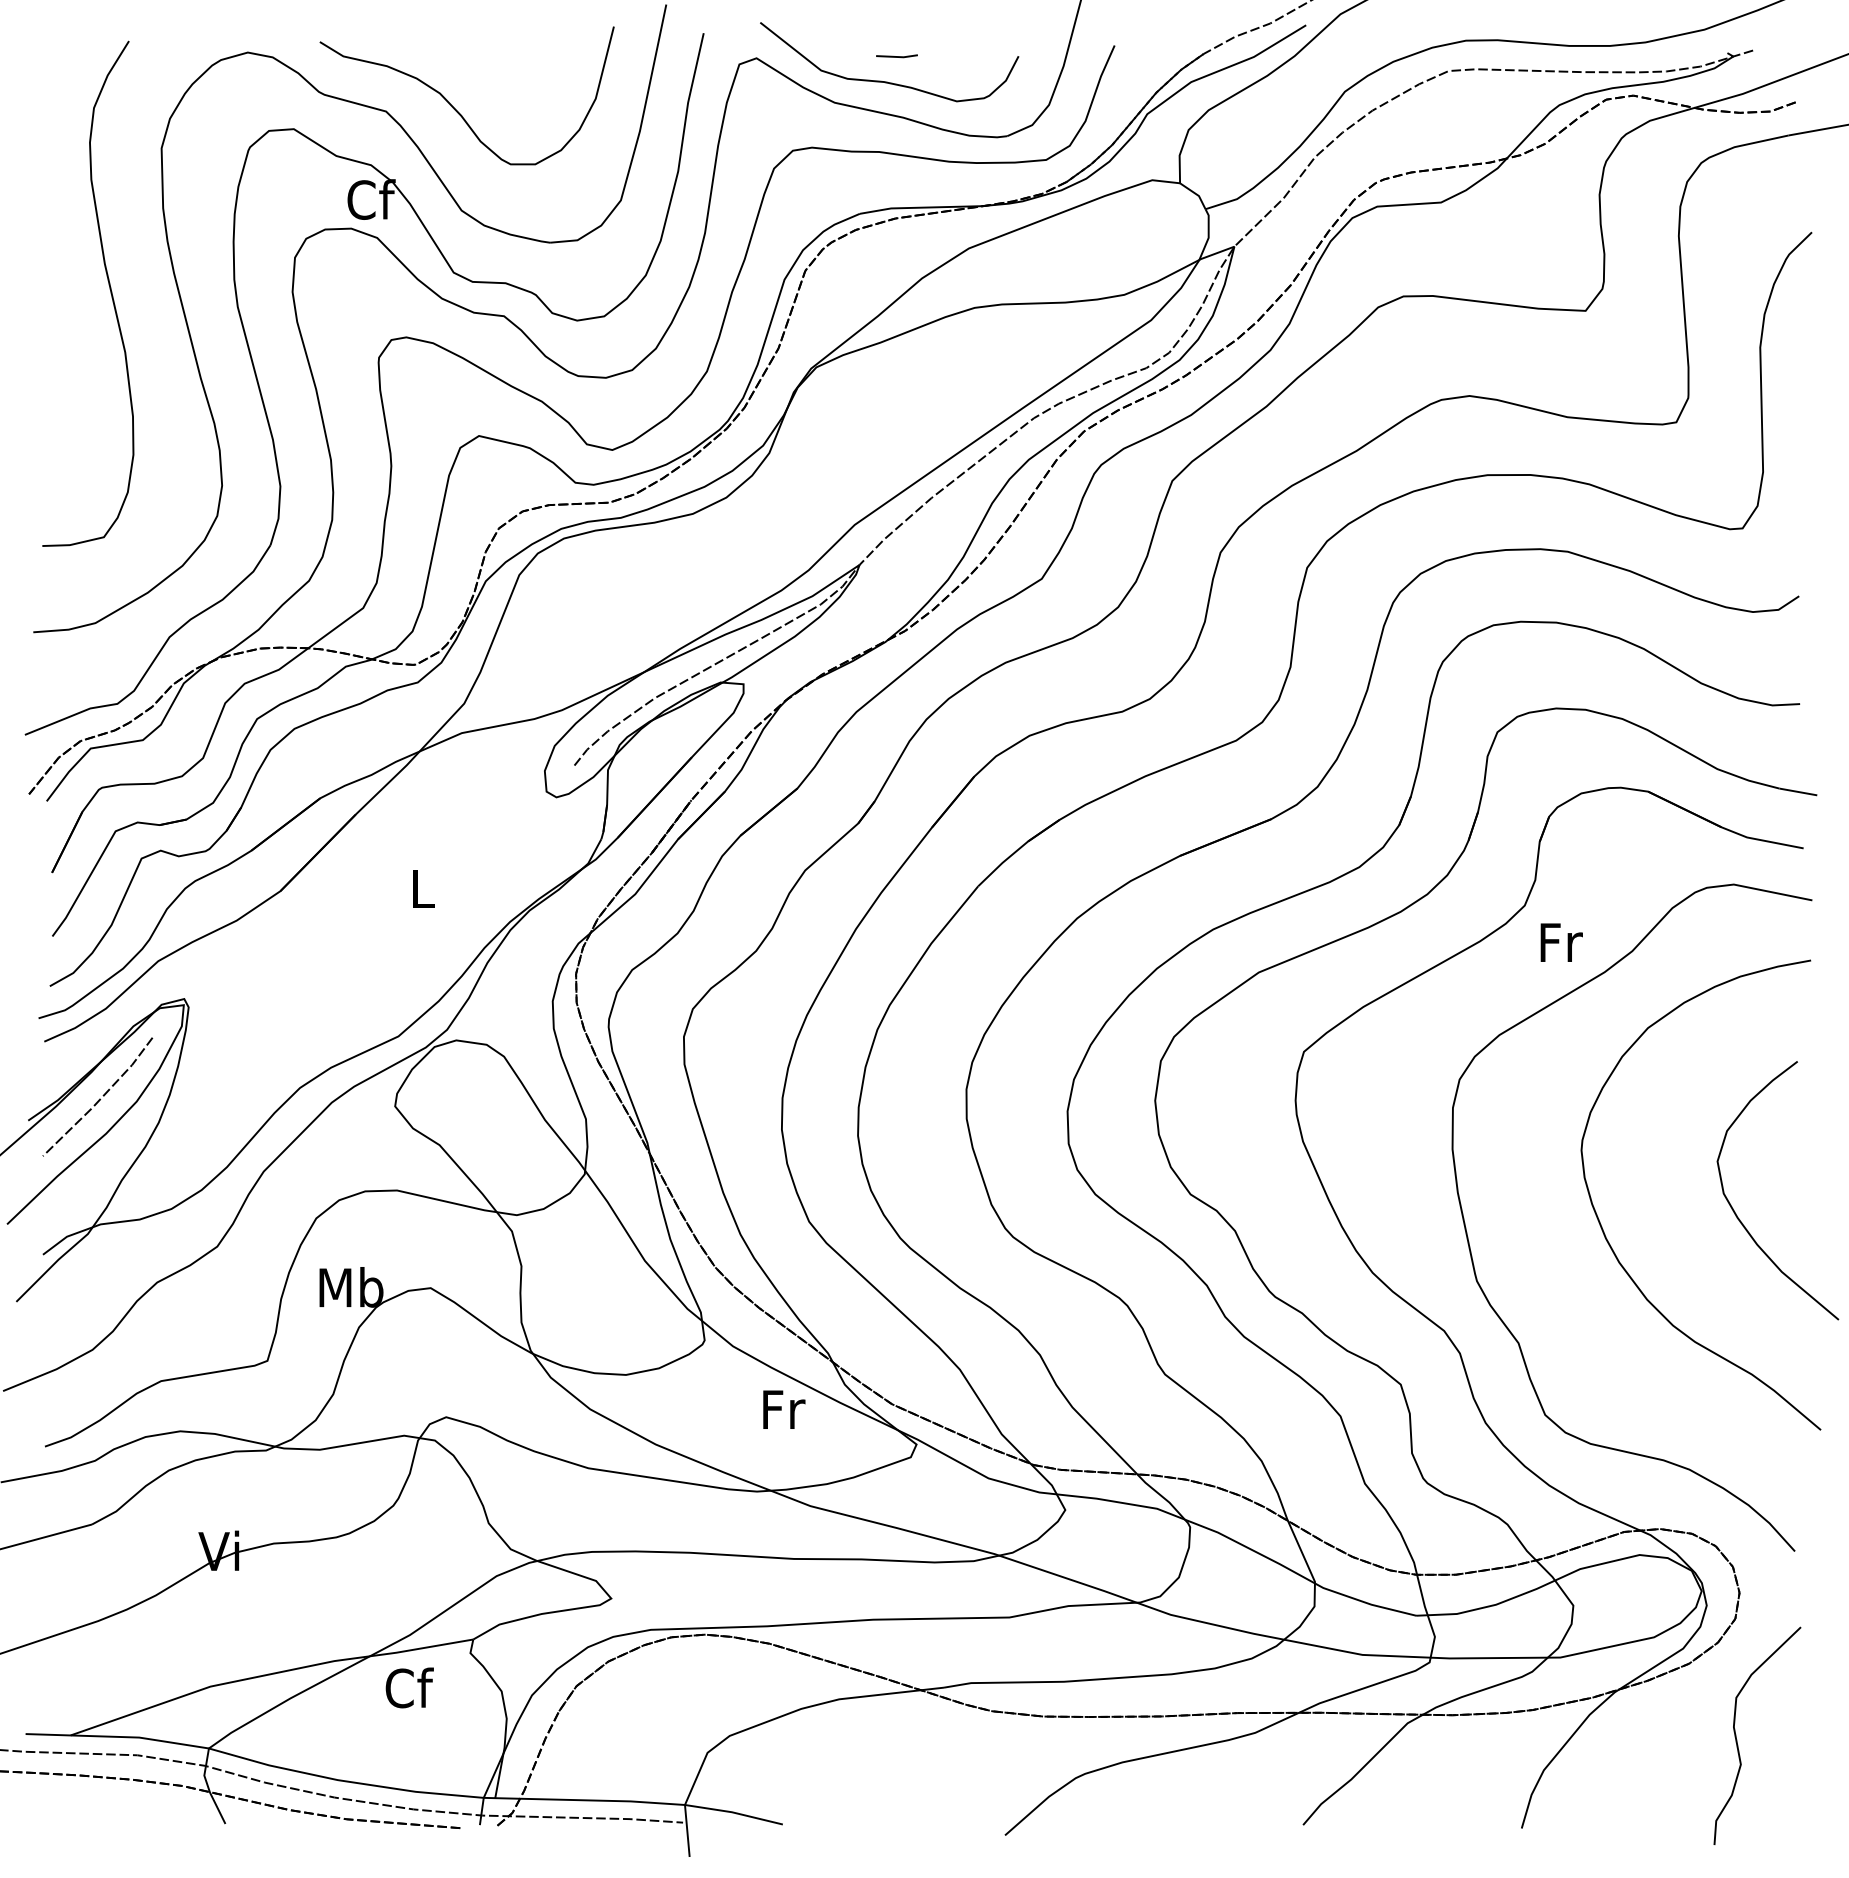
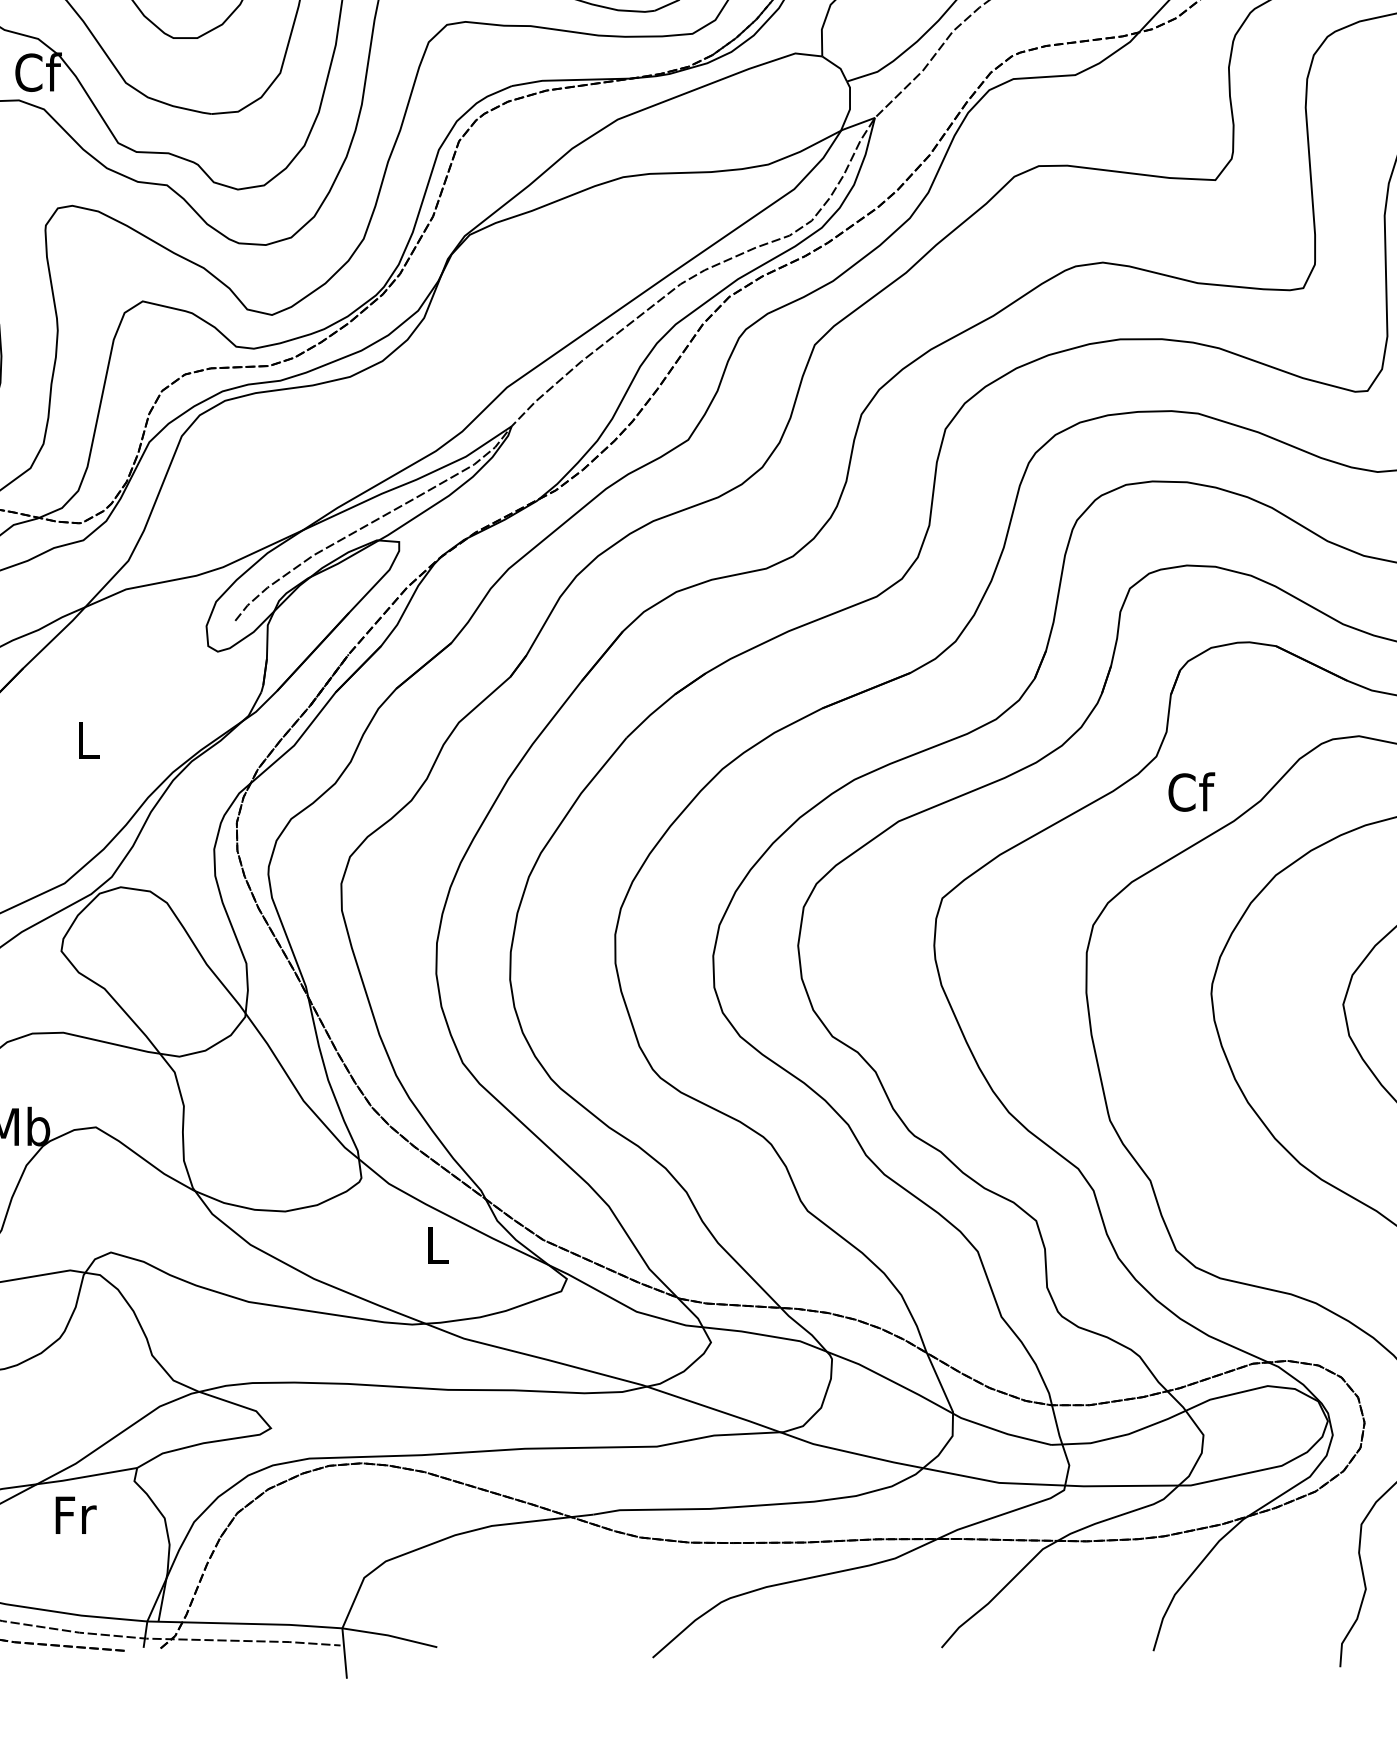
text: (1561, 941) -> (1192, 791), Fr -> Cf
text: (784, 1409) -> (438, 1245), Fr -> L
text: (409, 1687) -> (75, 1514), Cf -> Fr

